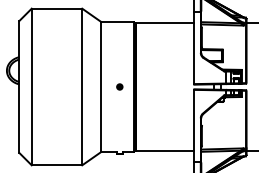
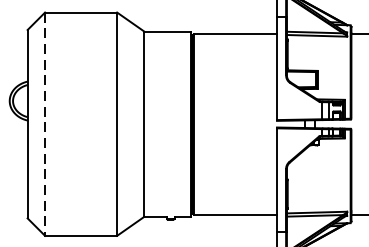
part: (119, 86) -> (170, 123), removed
line: (31, 87) -> (44, 124), solid -> dashed

